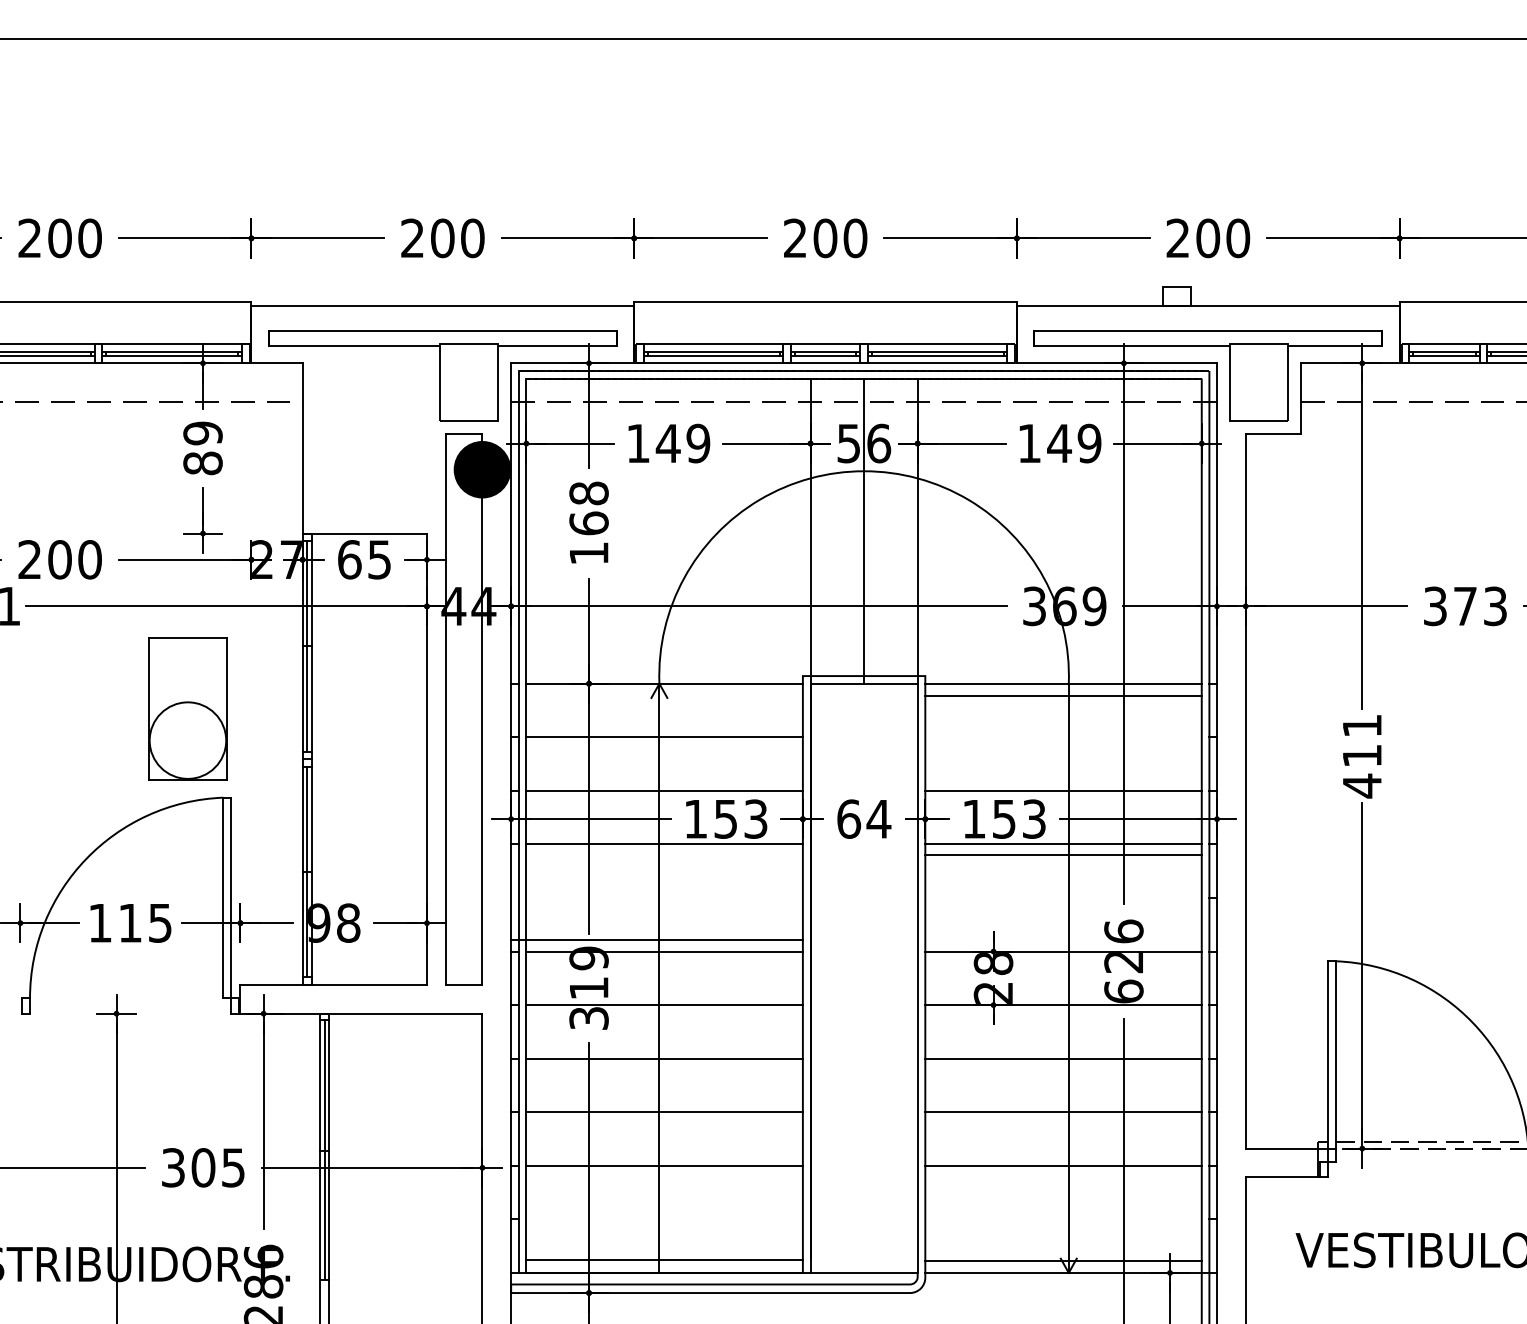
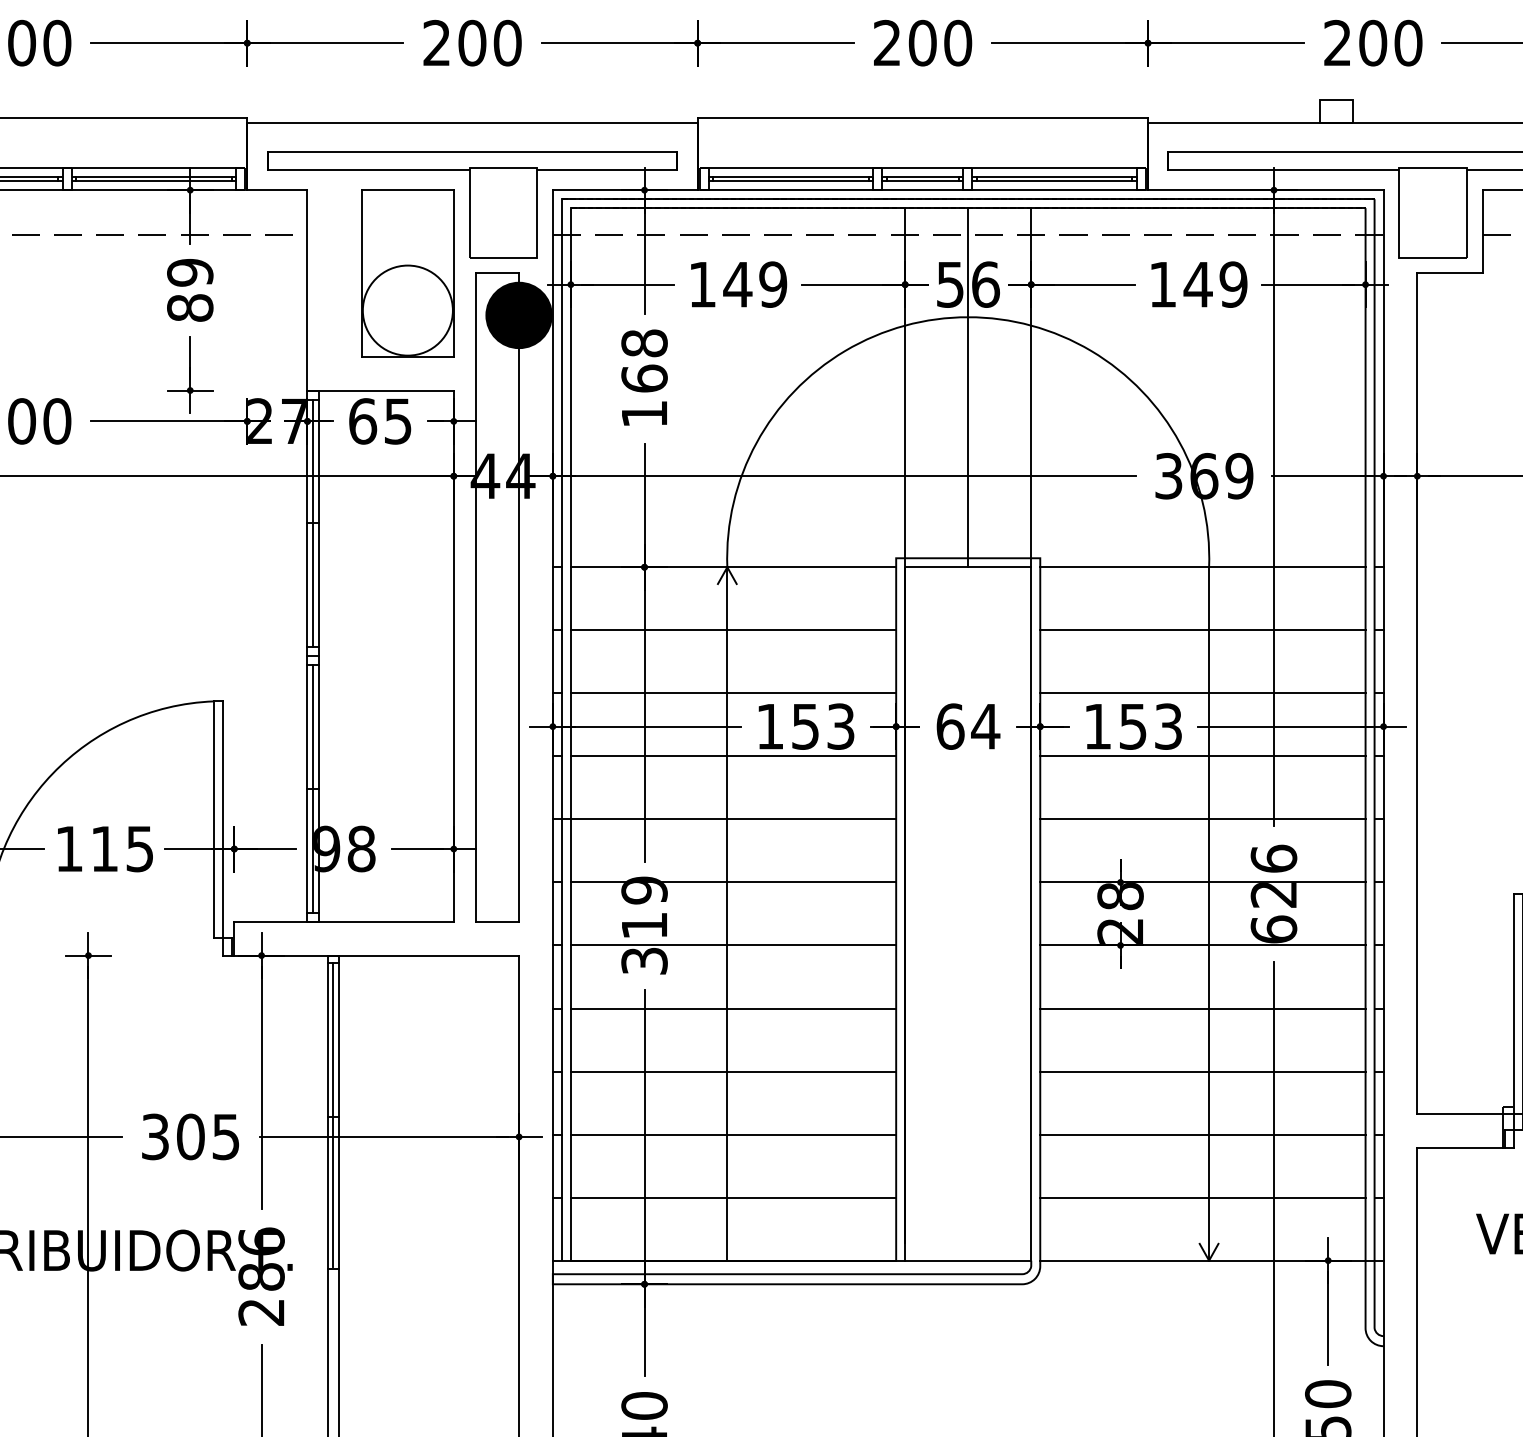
line: (1063, 696) -> (1202, 630), moved
part: (187, 708) -> (407, 272), moved
line: (1063, 854) -> (1202, 818), moved
line: (656, 939) -> (723, 818), moved
line: (664, 1260) -> (733, 1197), moved
line: (1063, 1261) -> (1202, 1197), moved

